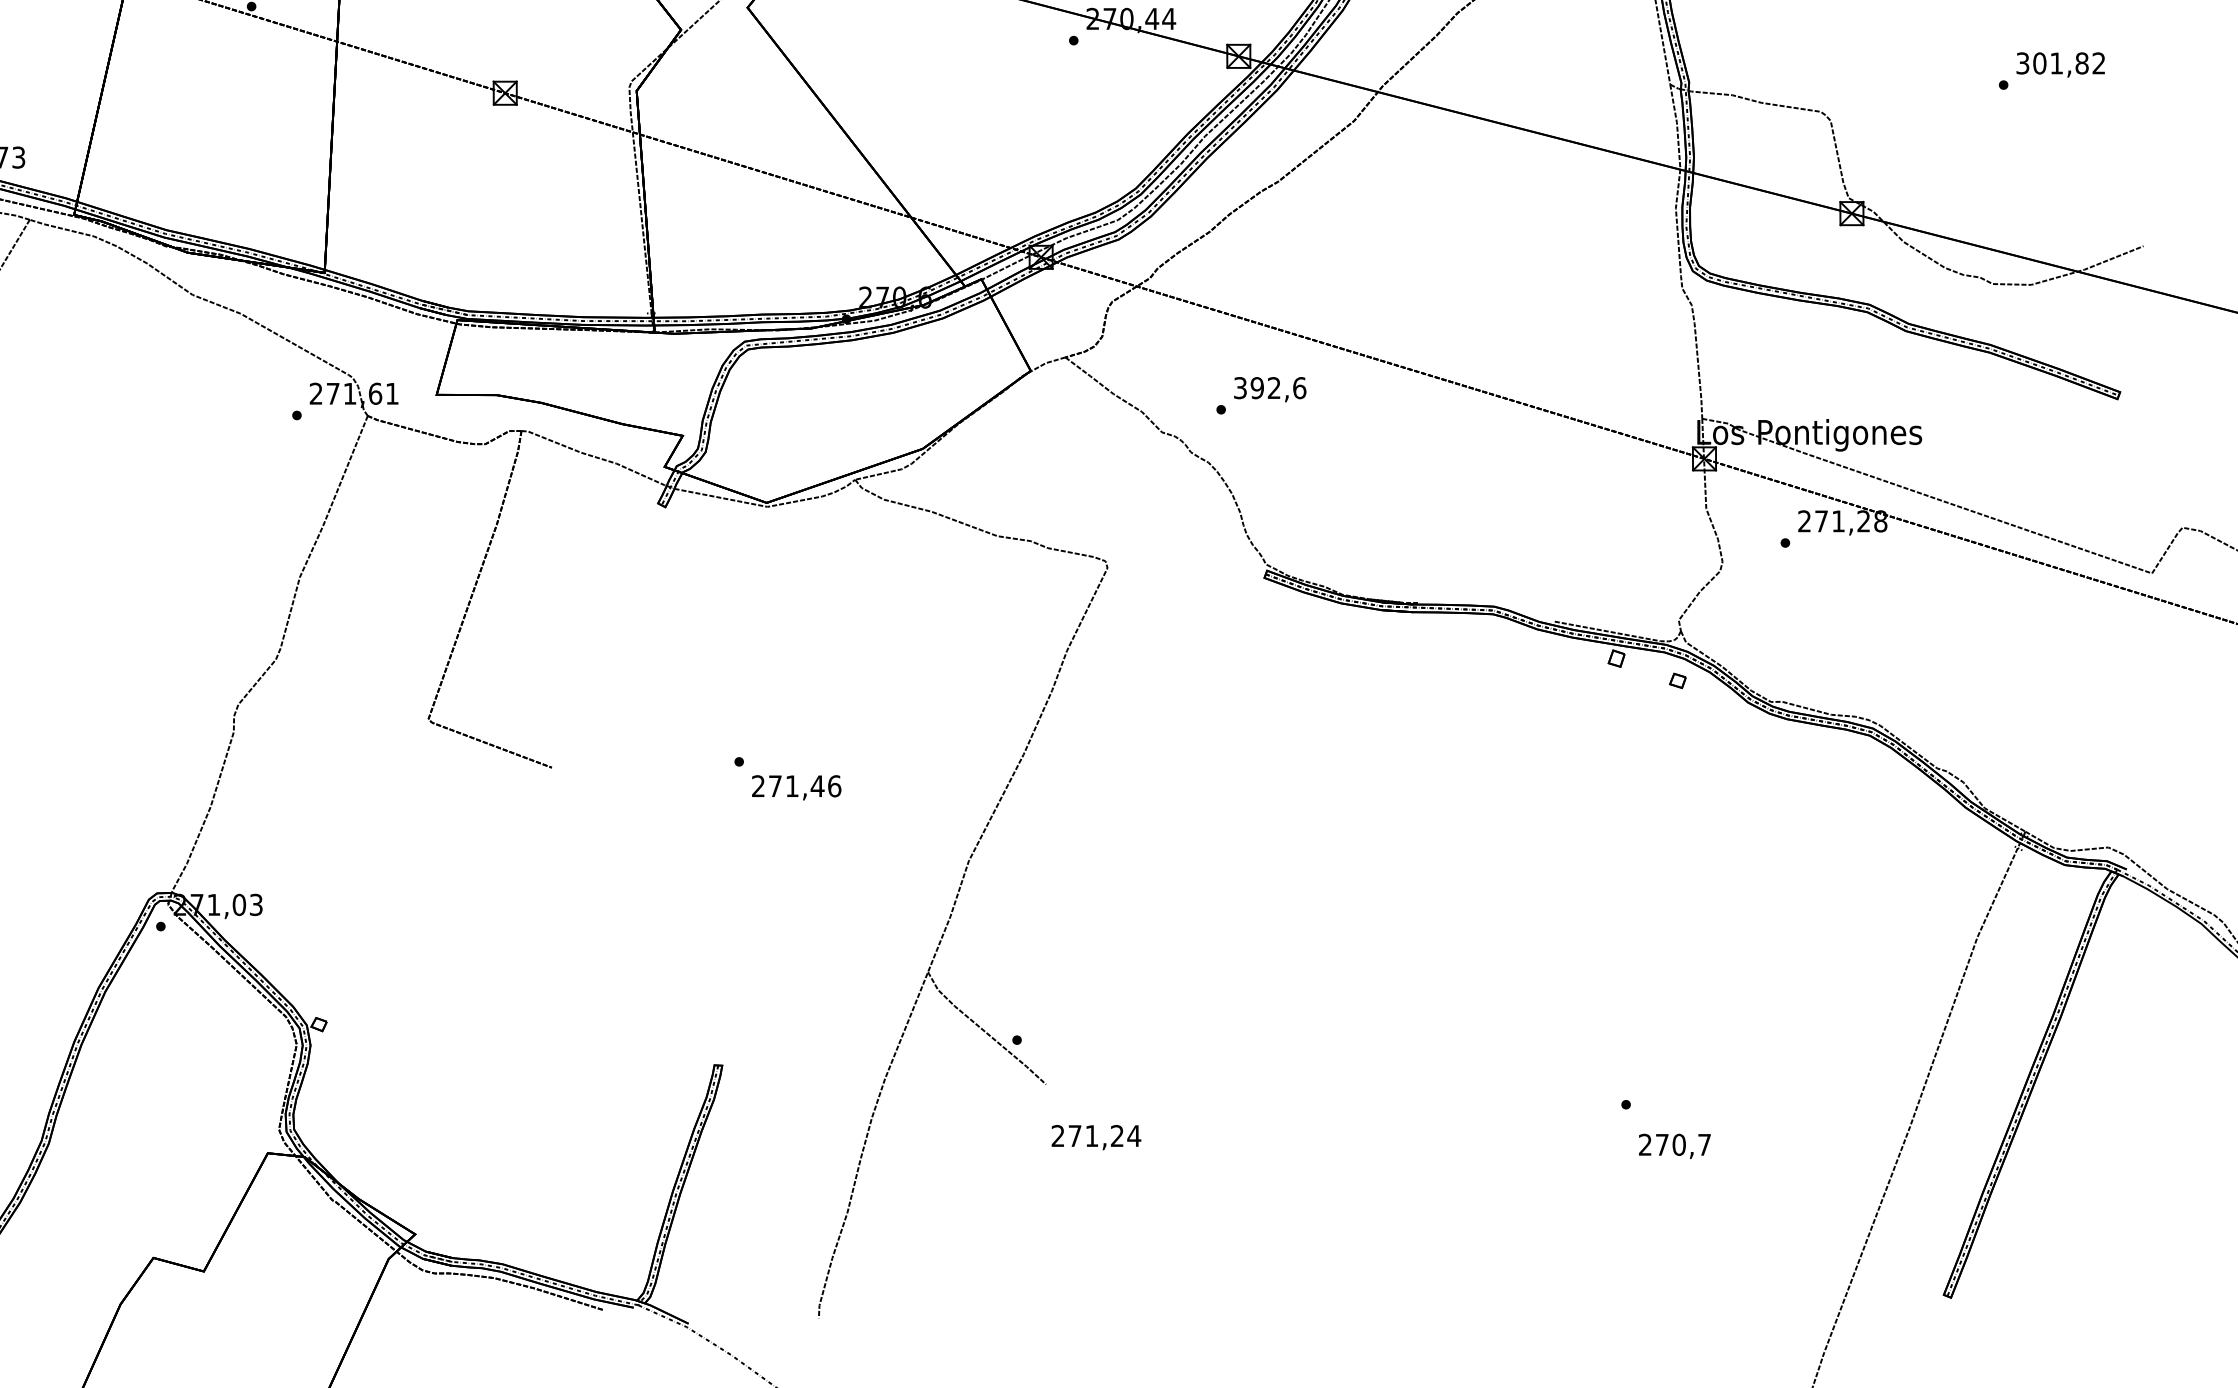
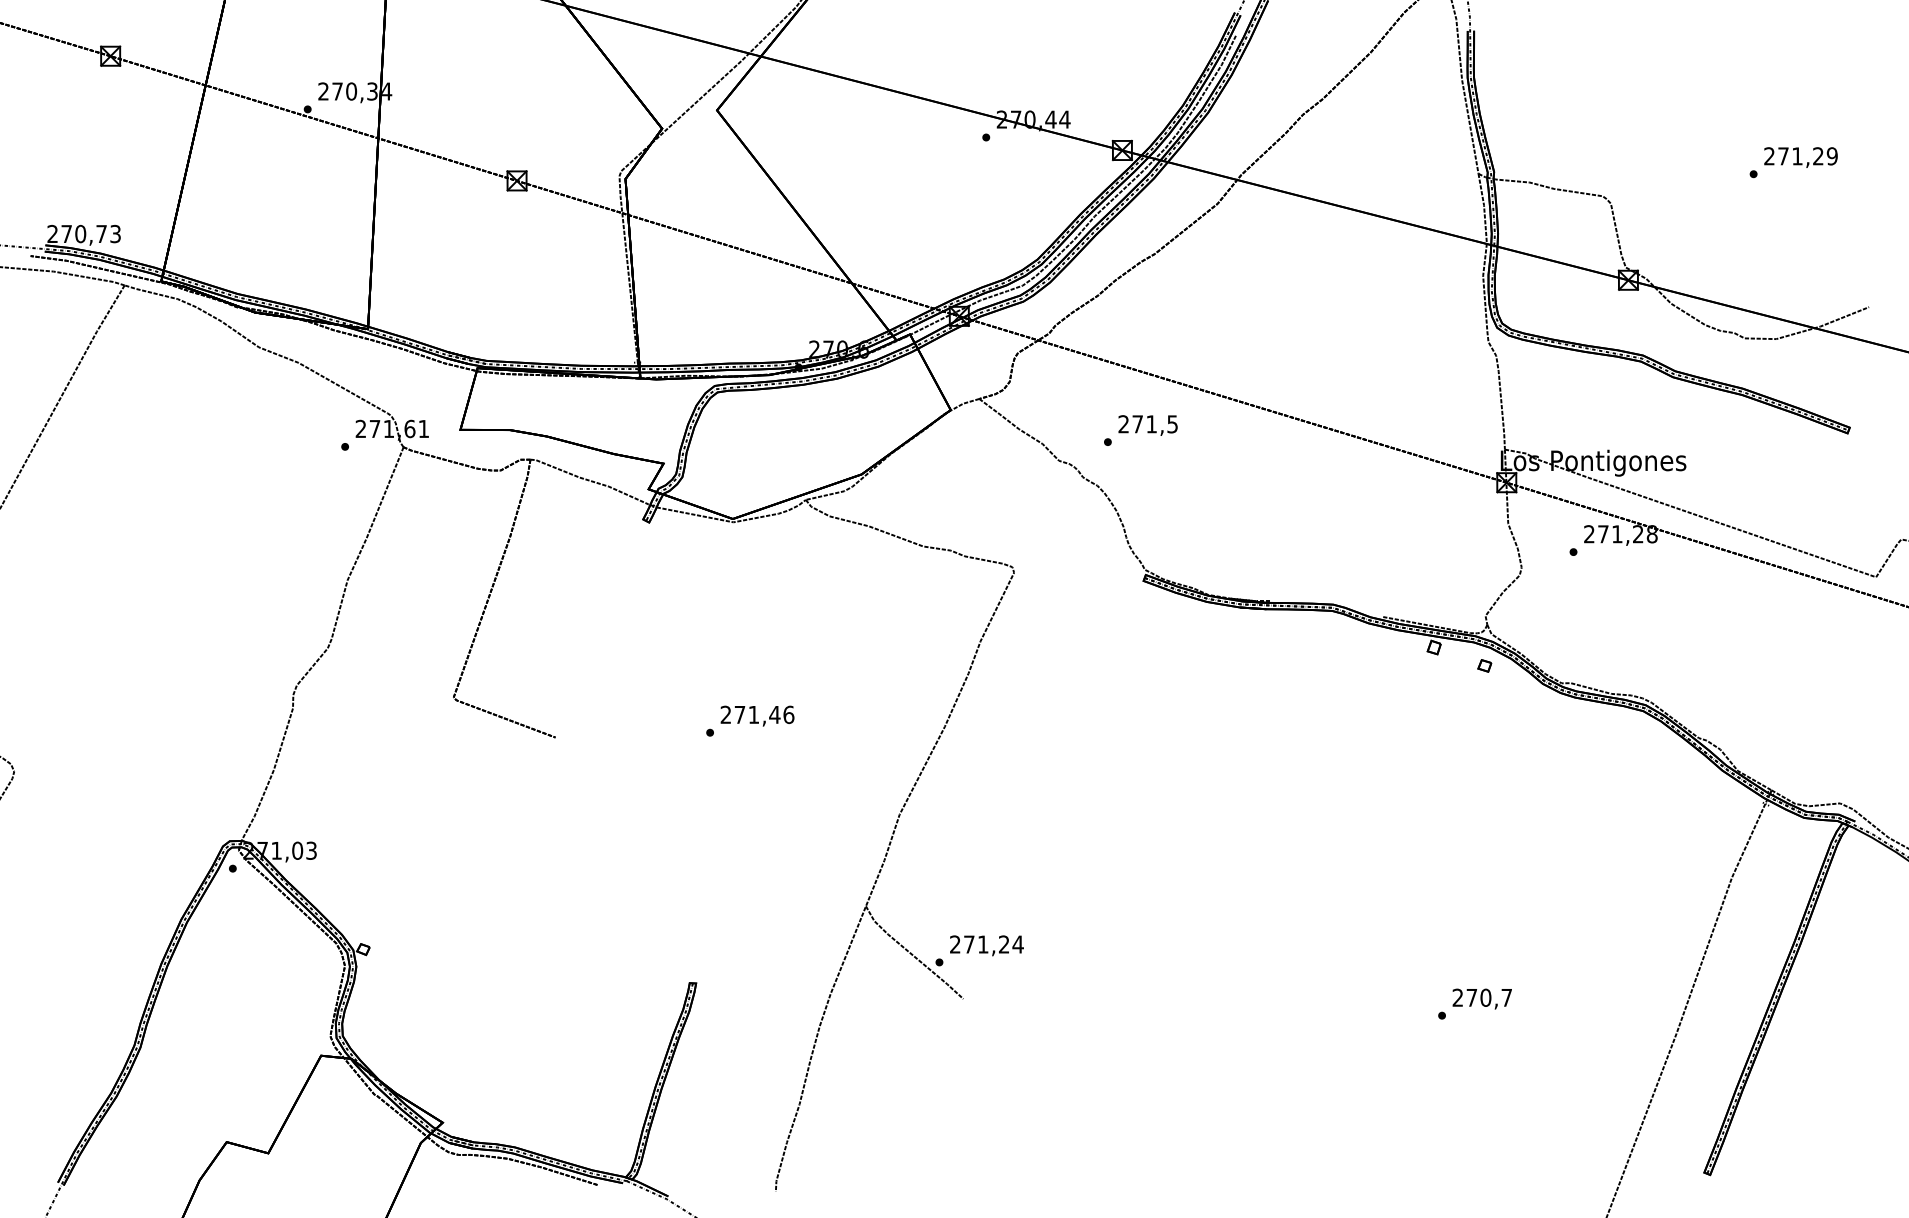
text: (2060, 63) -> (1800, 156), 301,82 -> 271,29
text: (1270, 388) -> (1148, 424), 392,6 -> 271,5
text: (796, 787) -> (757, 715), moved
text: (1095, 1137) -> (986, 945), moved
text: (1673, 1145) -> (1481, 998), moved

